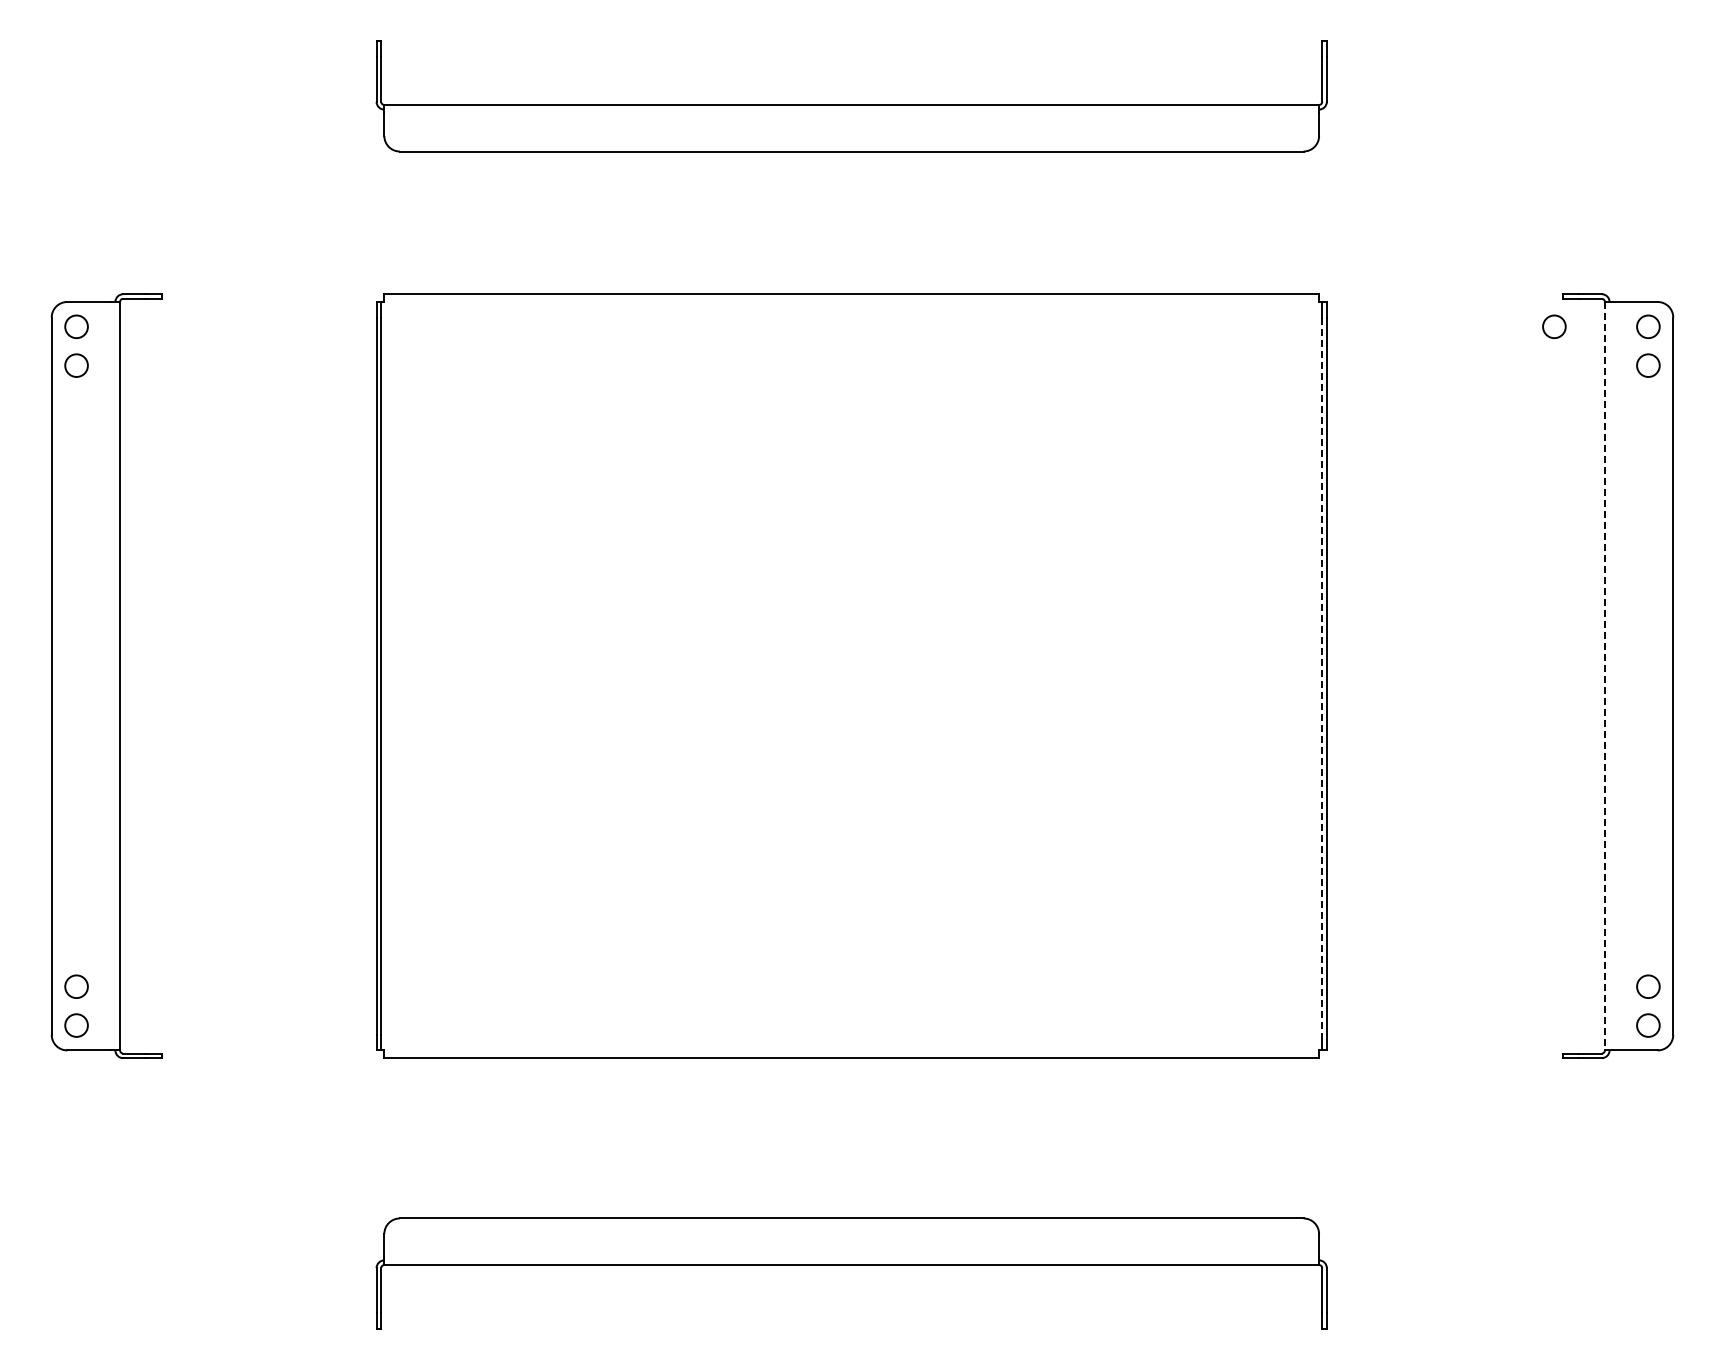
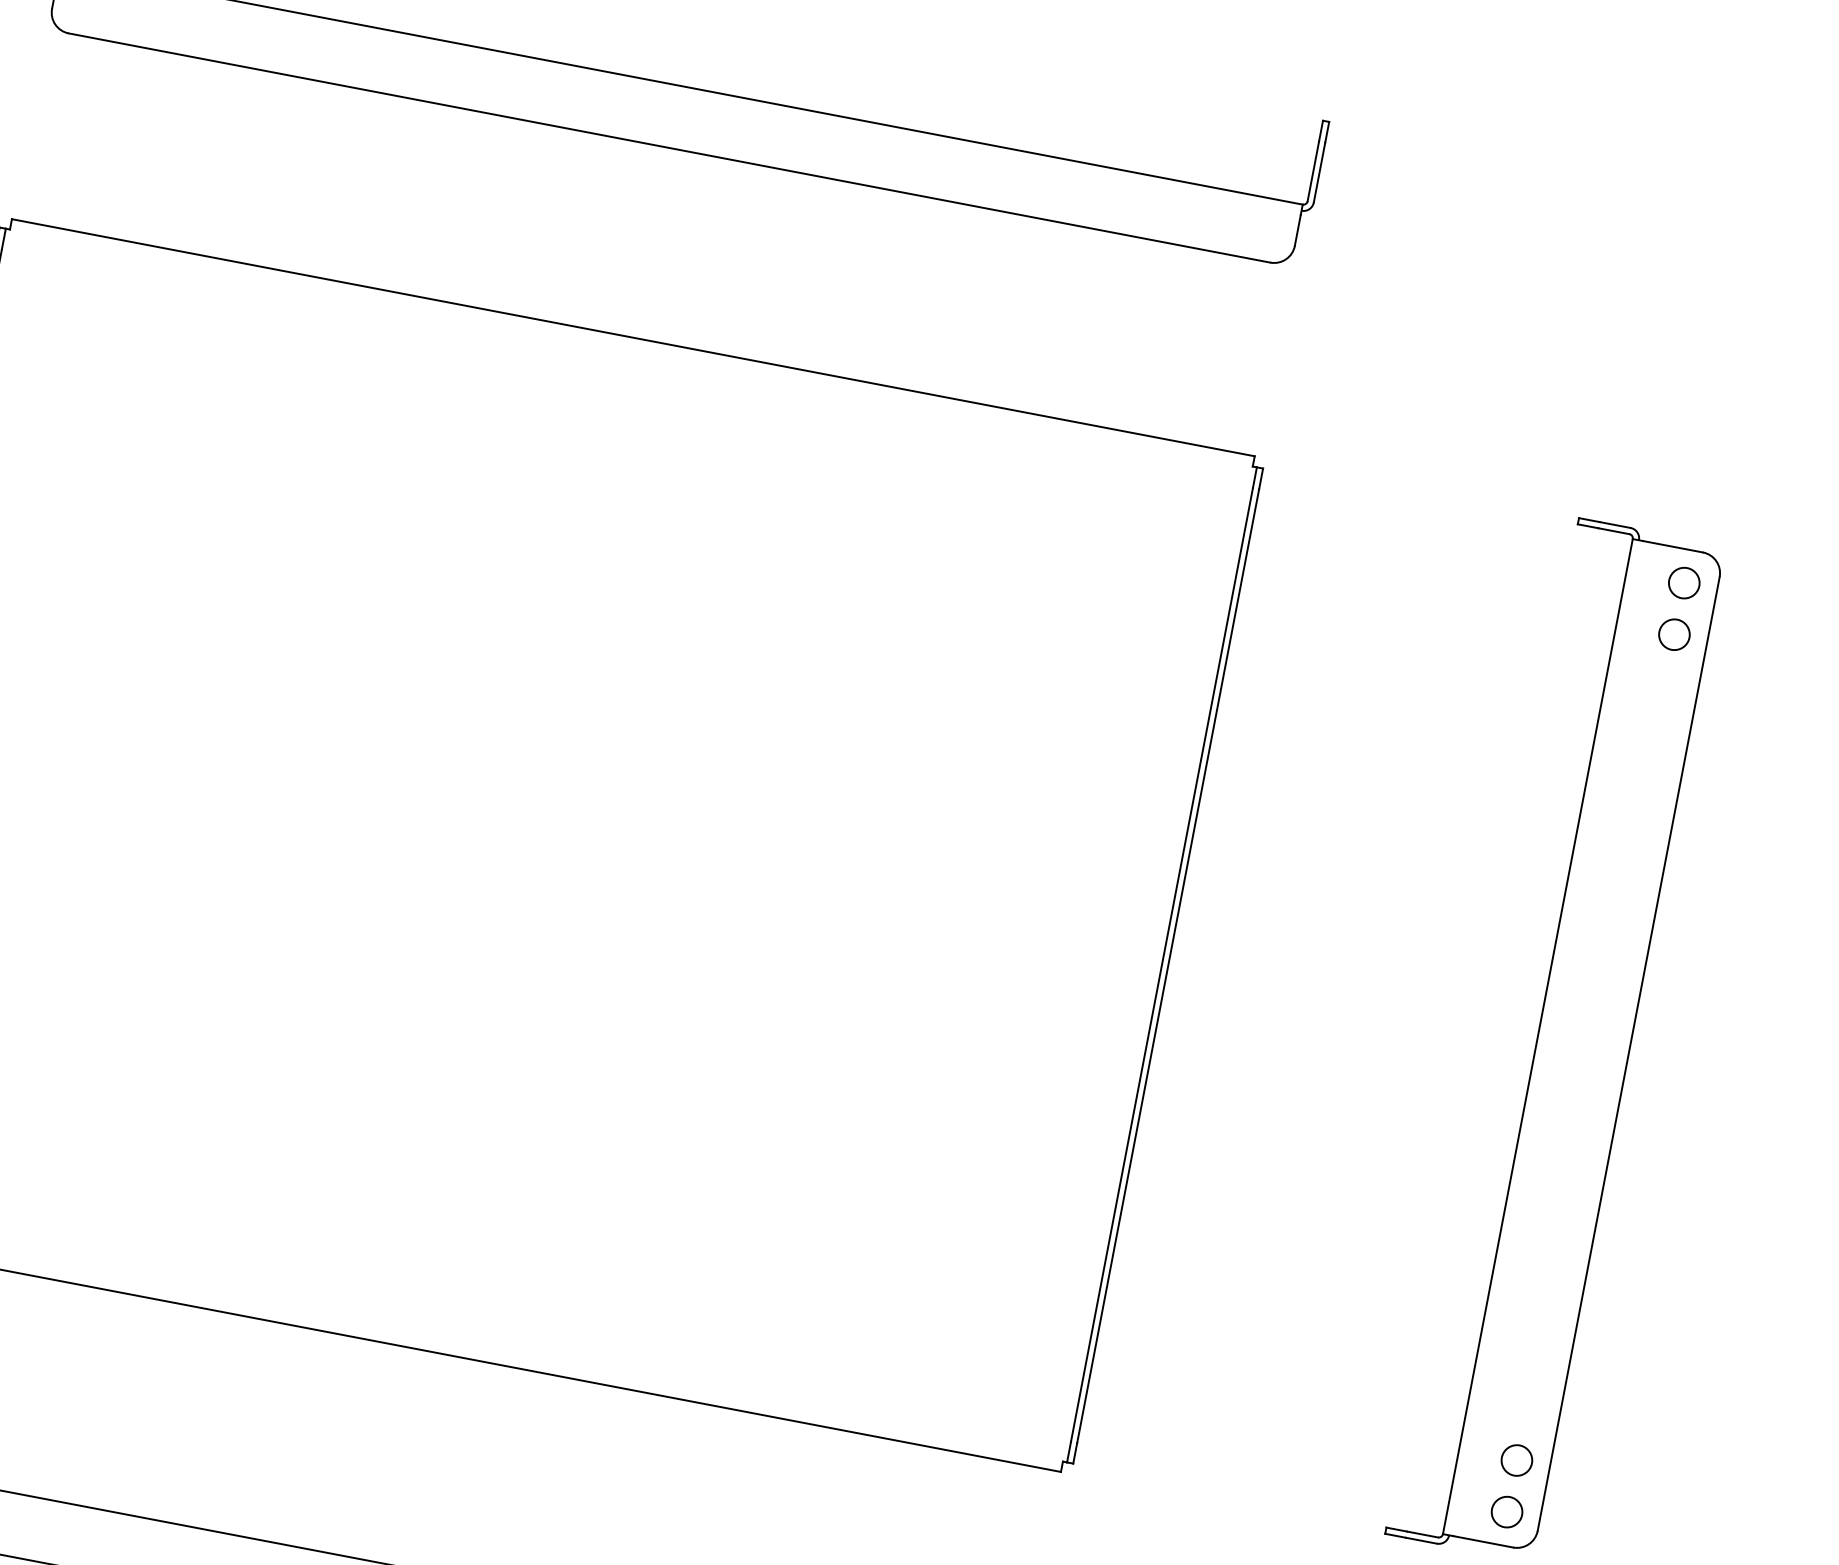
circle: (1554, 326) -> (1559, 558), removed
line: (1322, 676) -> (1162, 965), dashed -> solid
line: (1604, 676) -> (1537, 1036), dashed -> solid

